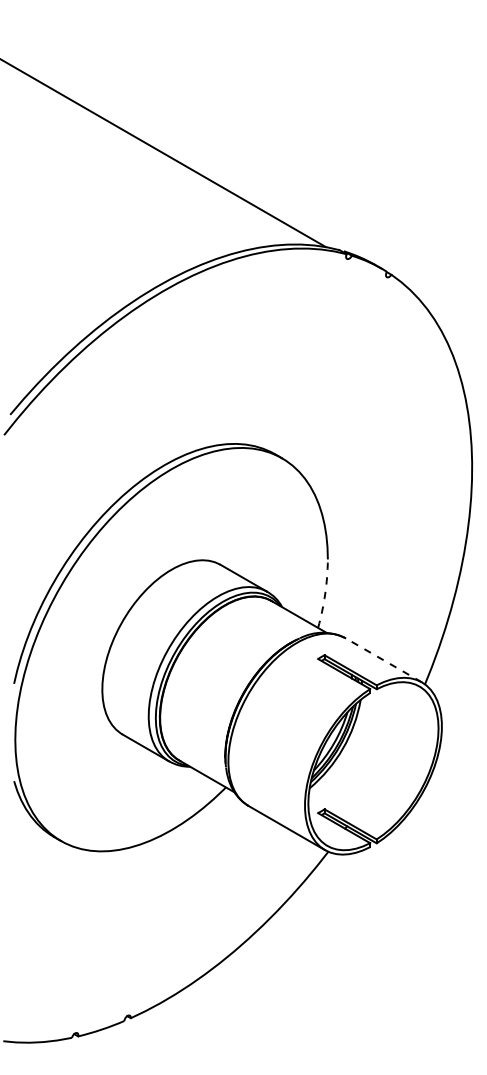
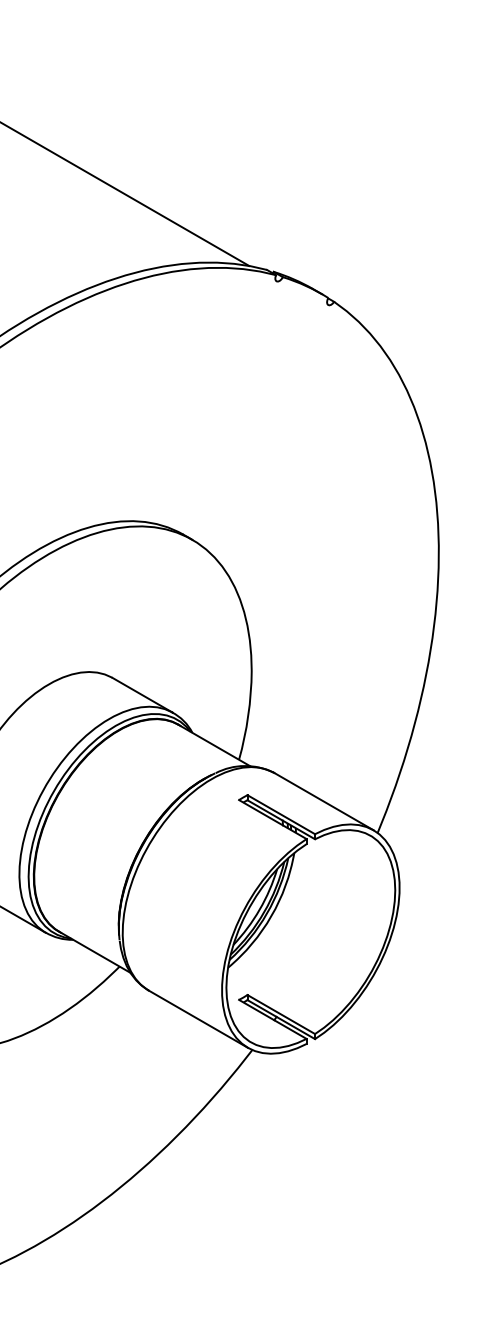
arc: (325, 594) -> (248, 716), dashed -> solid
line: (383, 659) -> (323, 800), dashed -> solid

